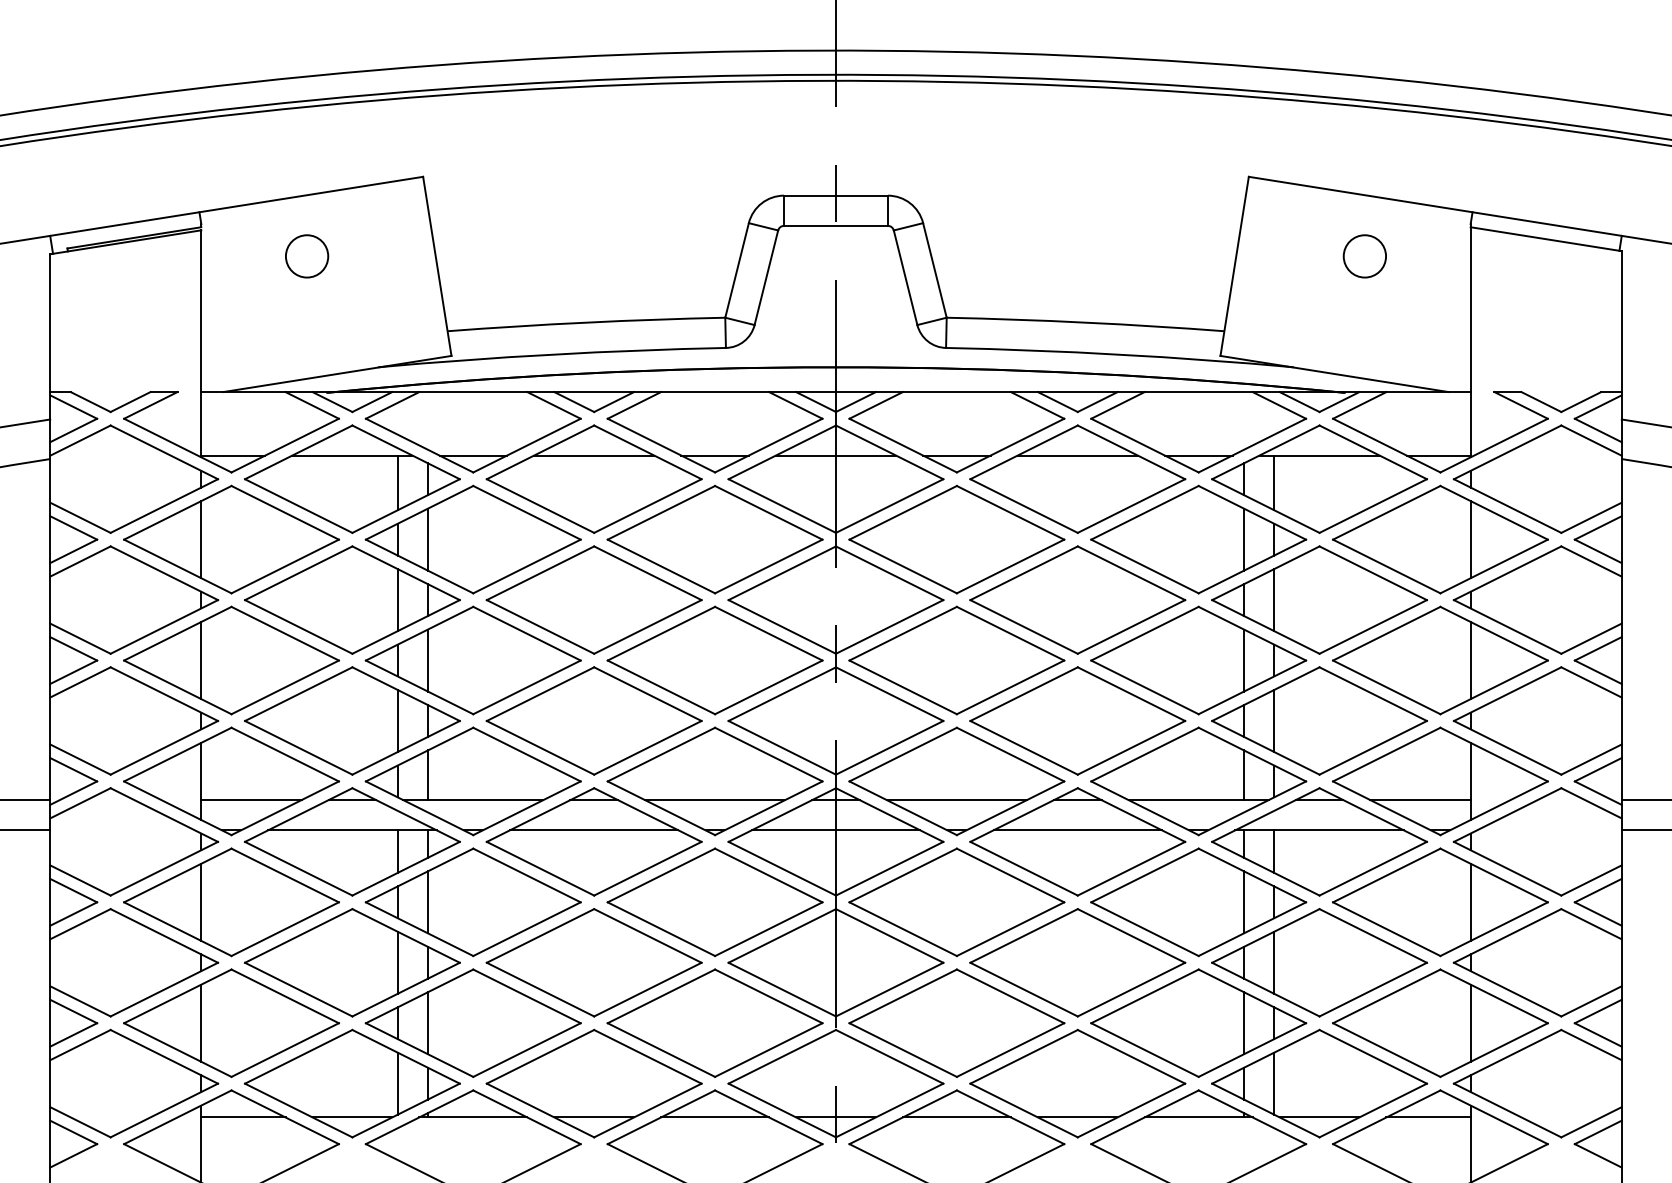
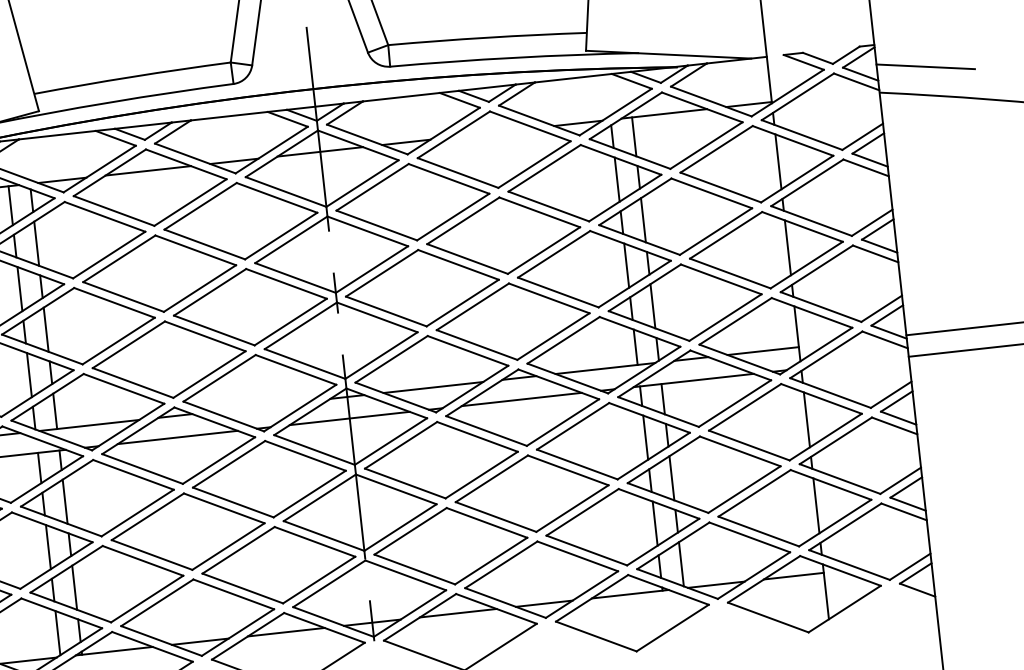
line: (1077, 455) -> (492, 132), removed
line: (715, 800) -> (261, 406), removed

